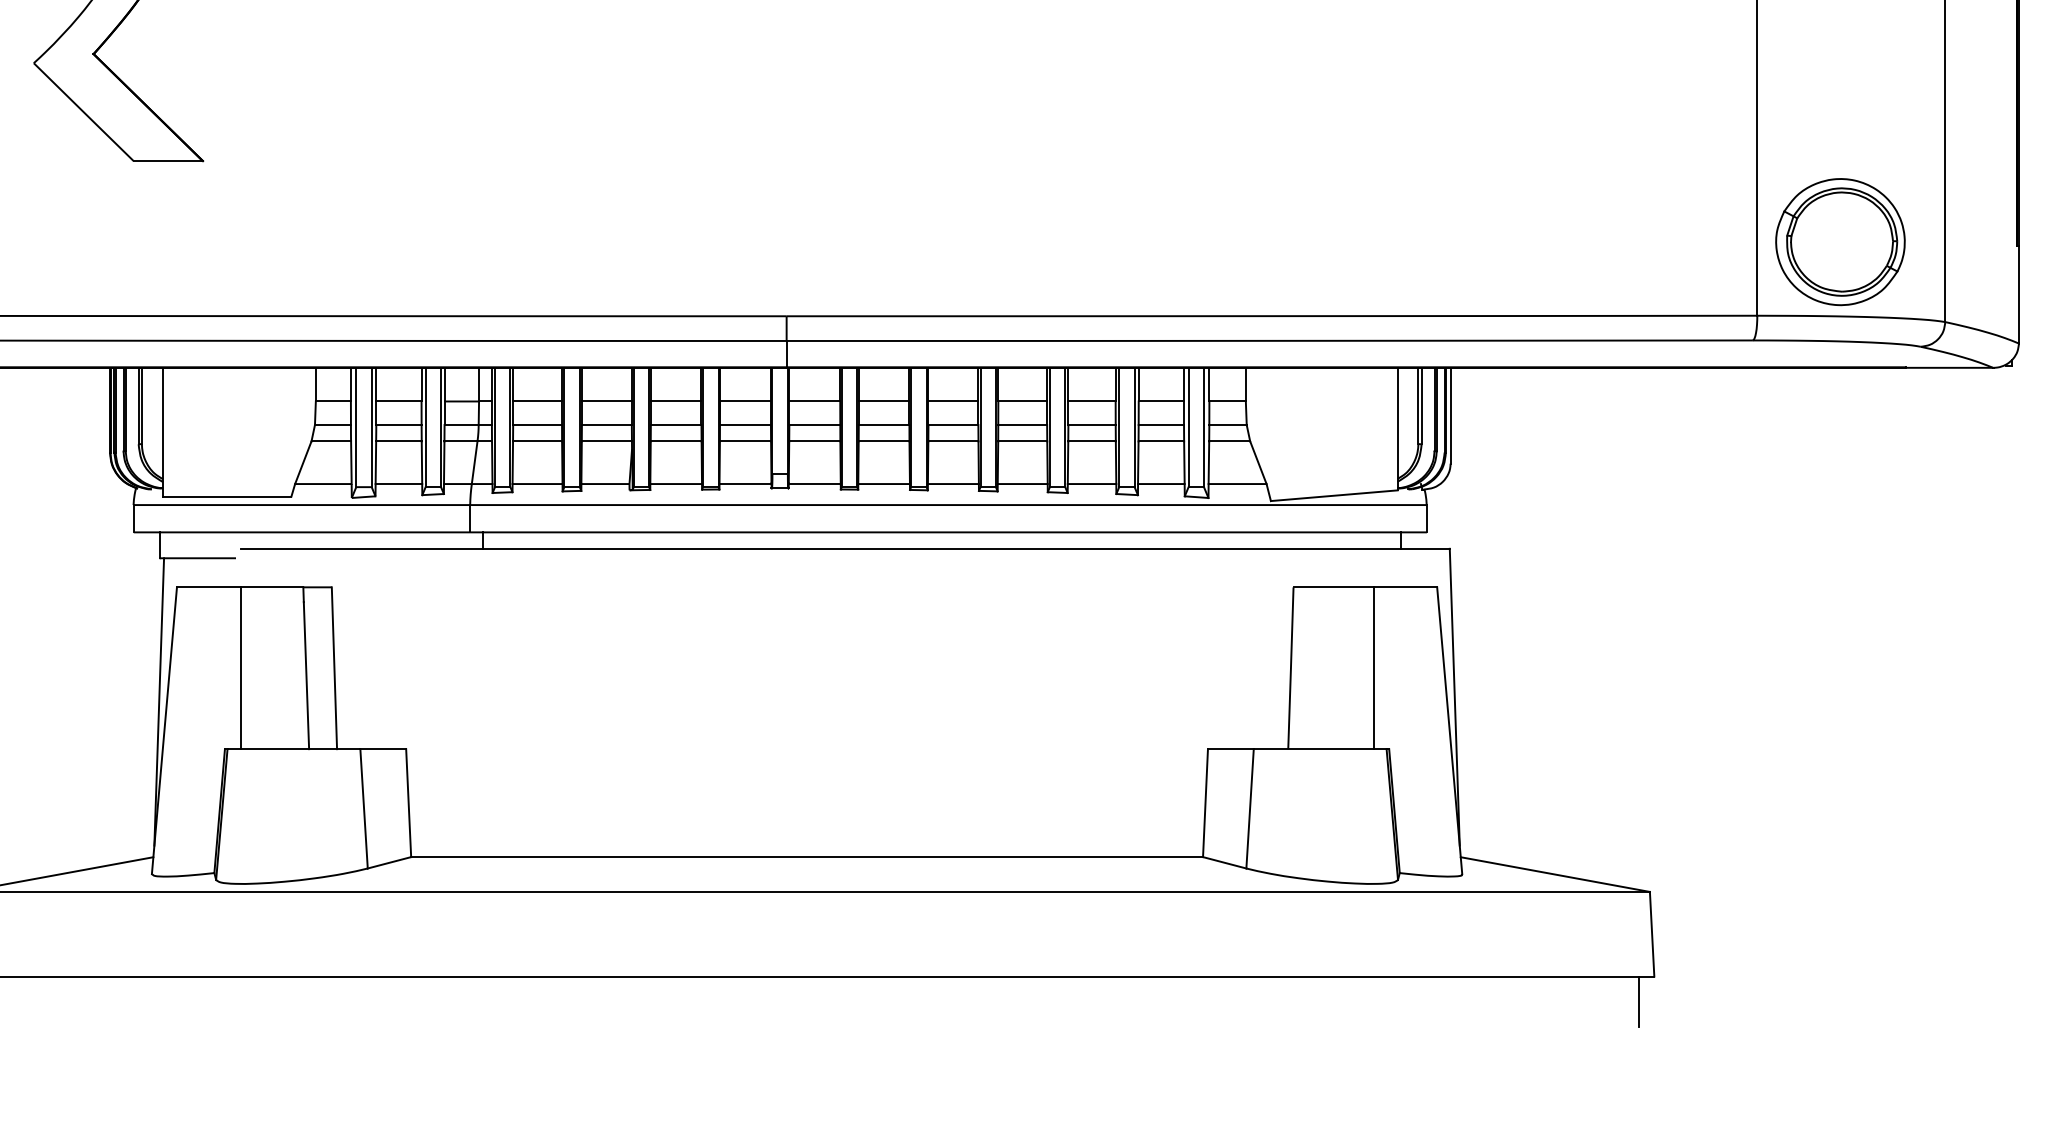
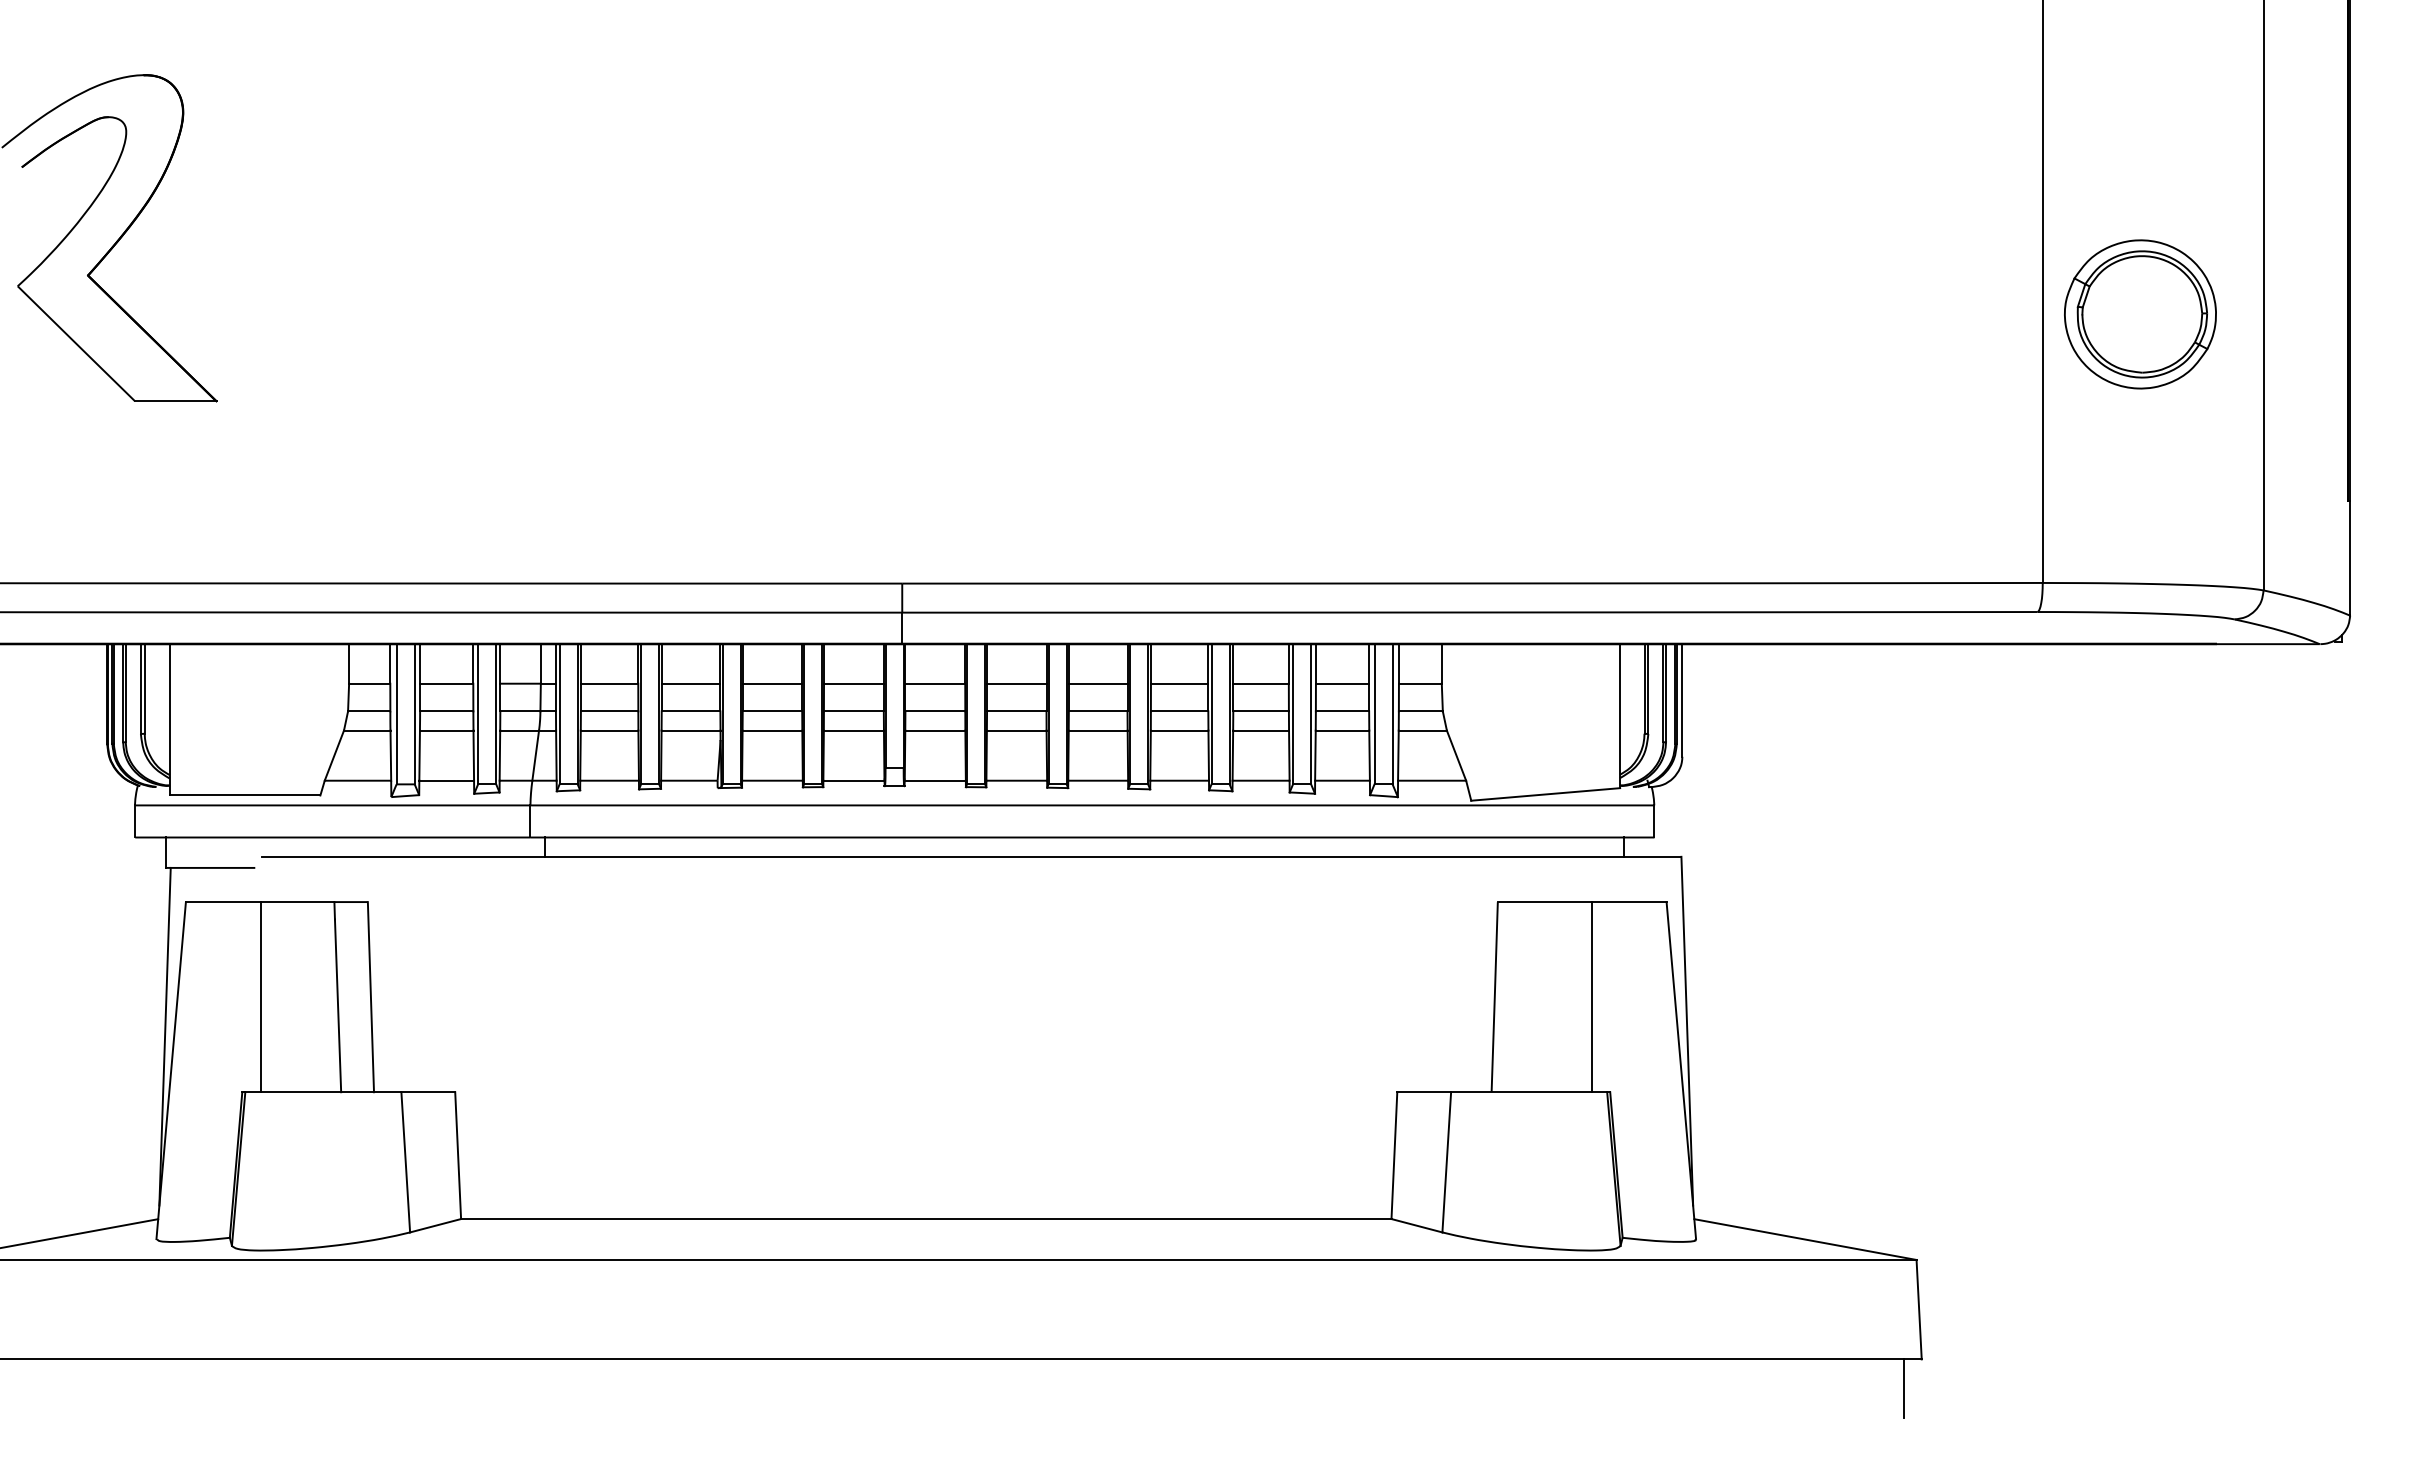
part: (1840, 242) -> (2140, 314), moved

